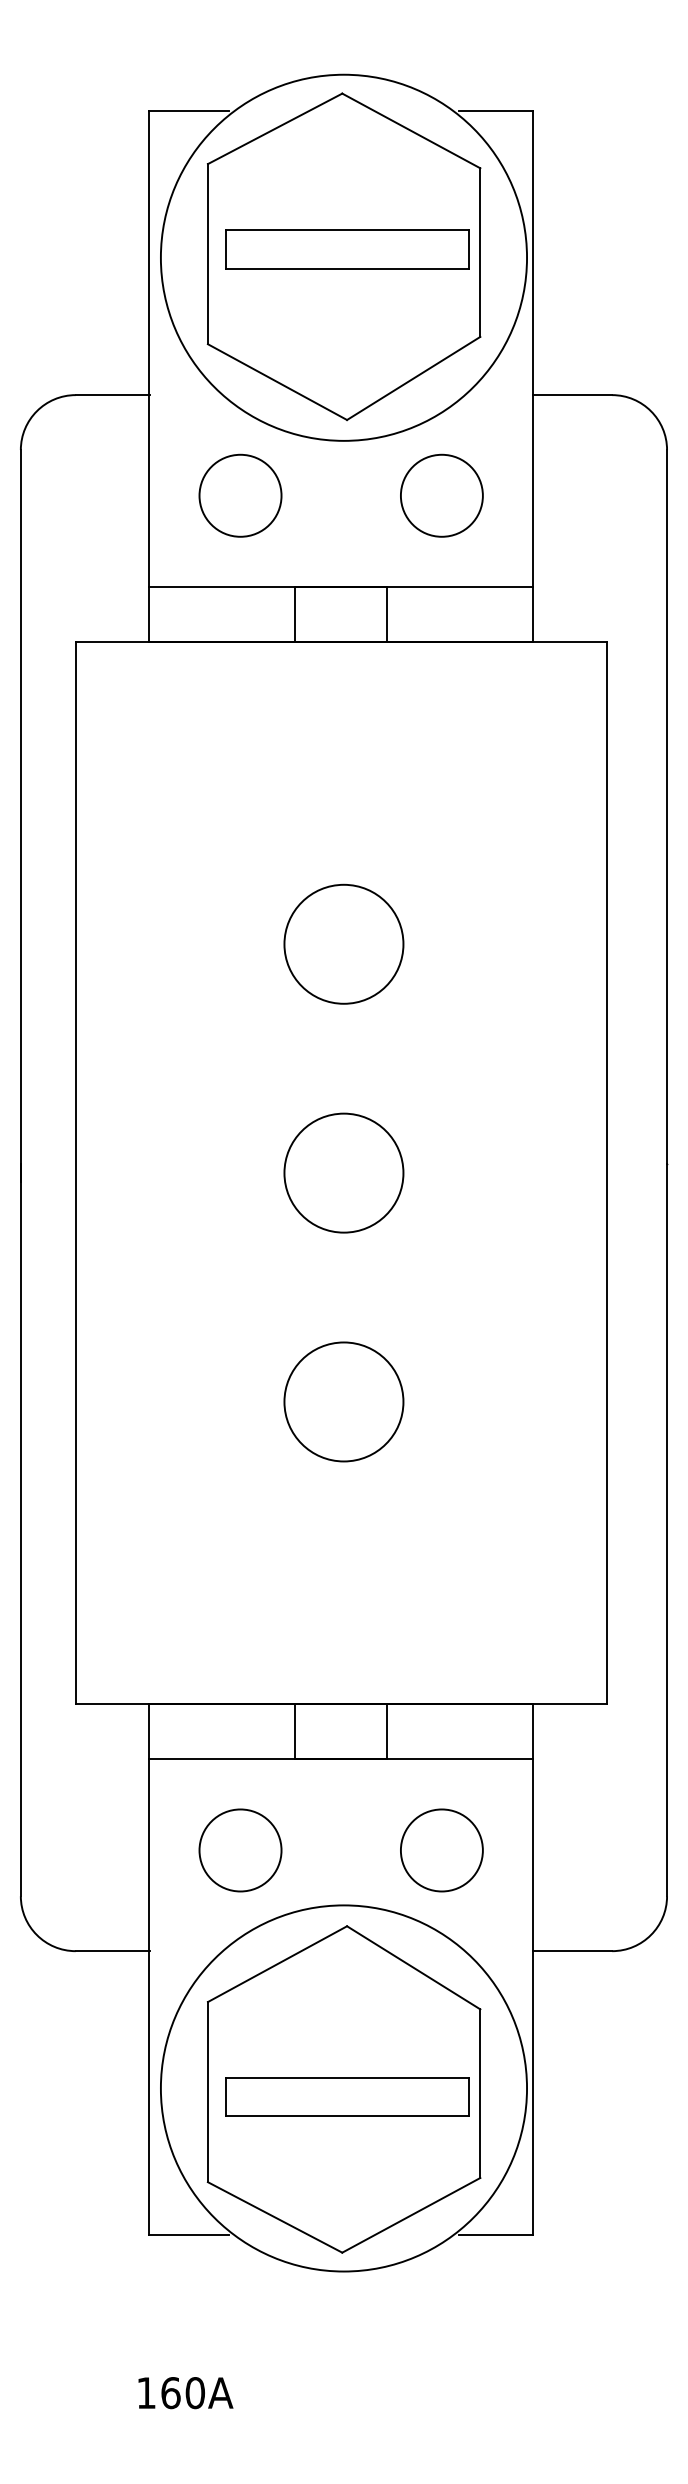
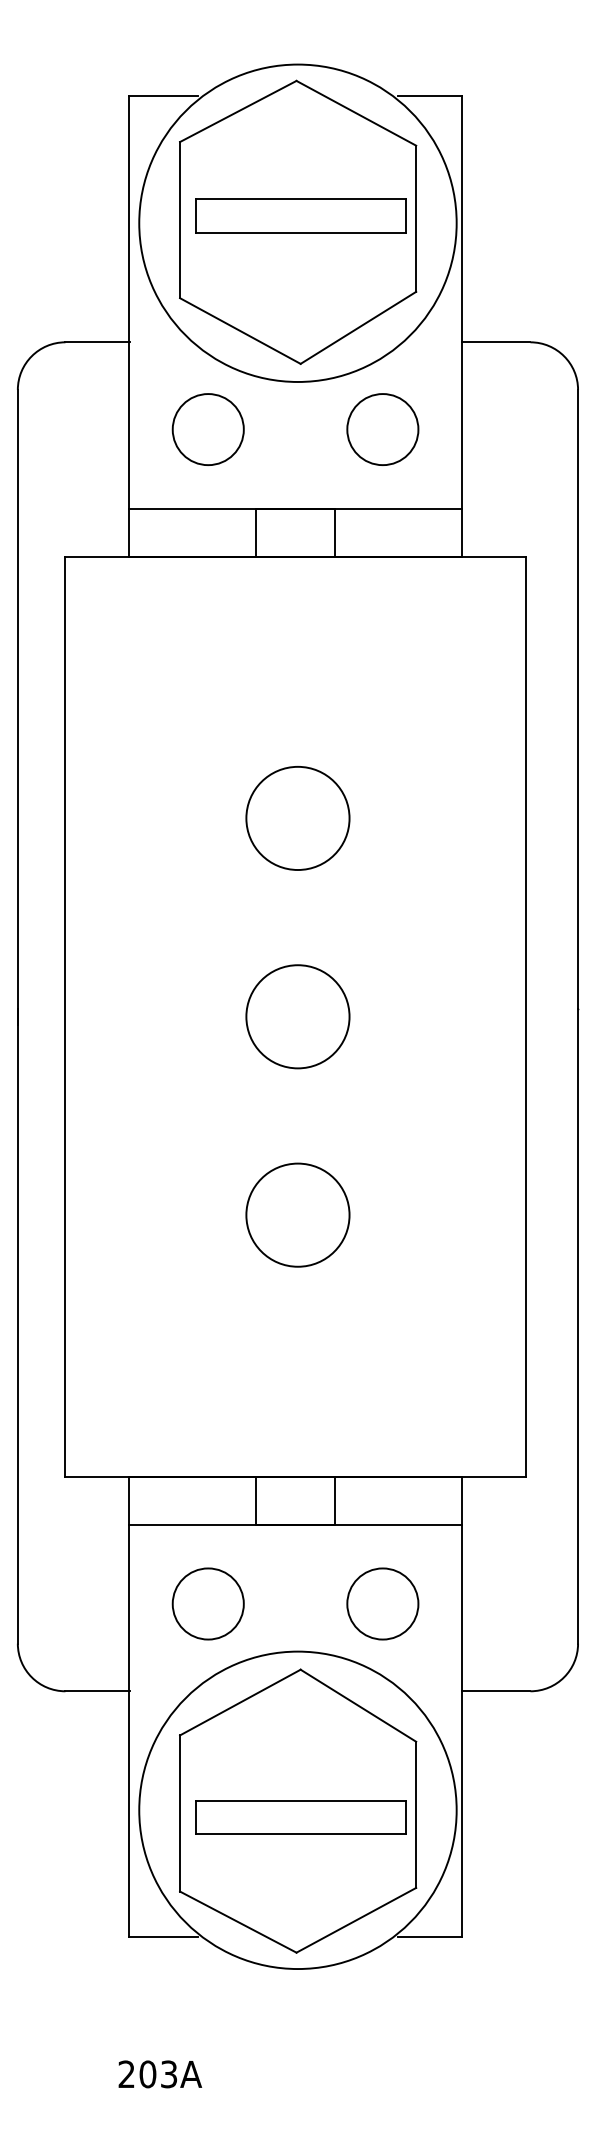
text: (170, 2393) -> (147, 2074), 160A -> 203A

